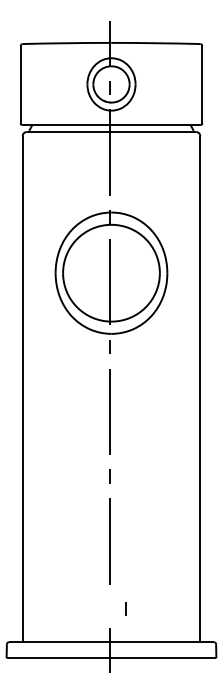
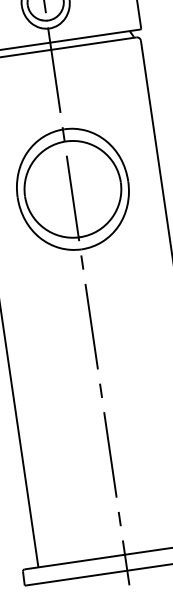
line: (125, 608) -> (118, 518), moved

